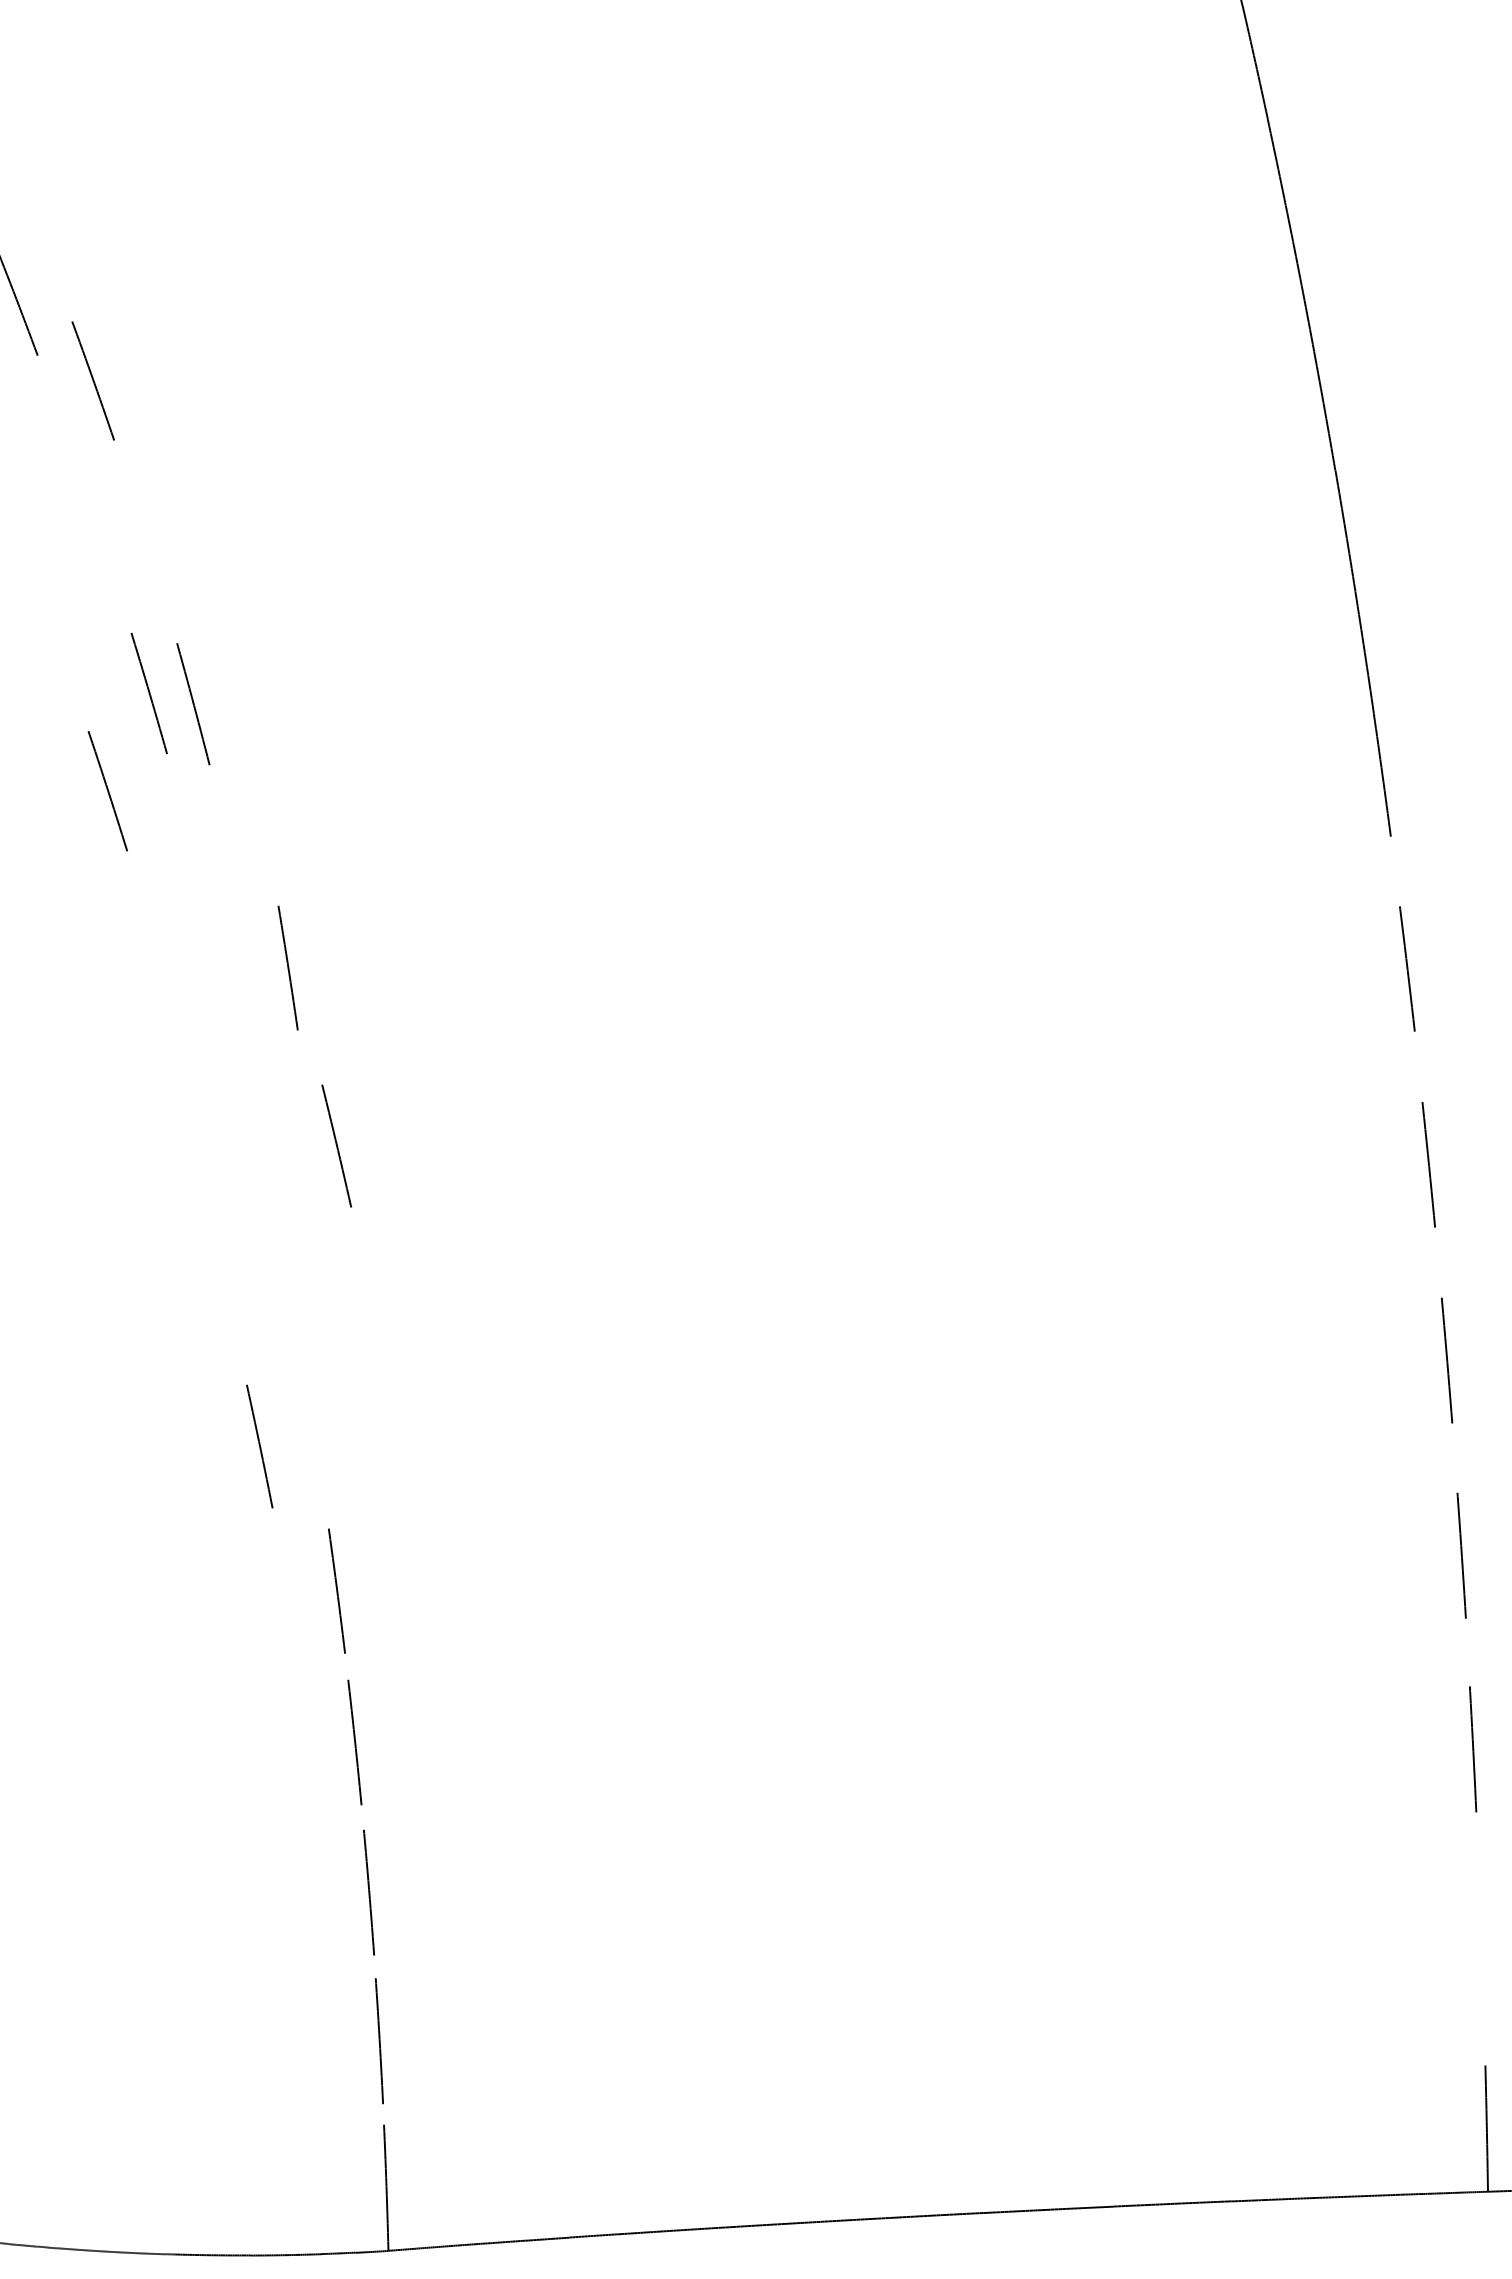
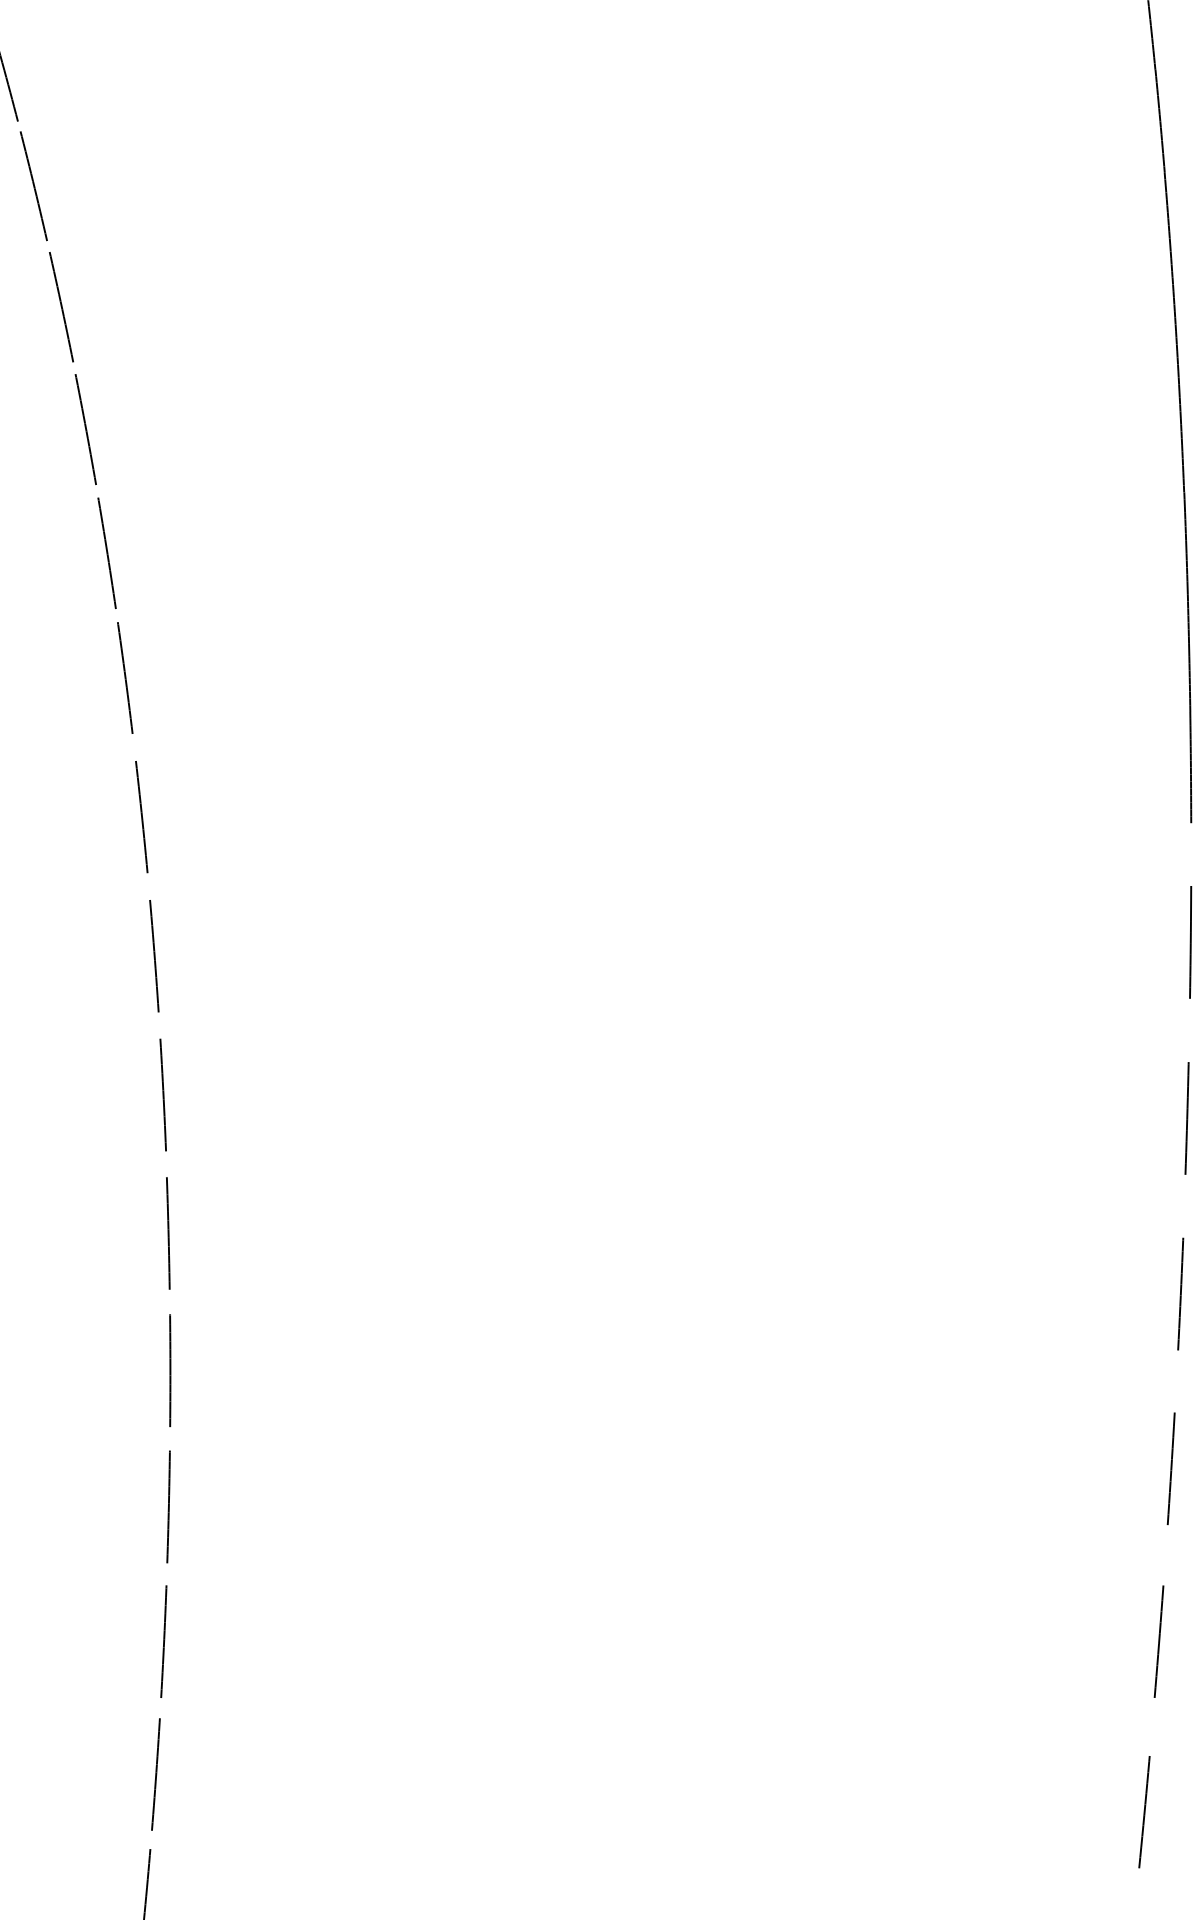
line: (92, 380) -> (60, 306), moved
line: (193, 704) -> (125, 678), moved
line: (107, 791) -> (85, 429), moved
line: (287, 967) -> (167, 1232), moved
line: (336, 1145) -> (141, 816), moved
line: (289, 1286) -> (163, 1095), added
line: (259, 1446) -> (154, 956), moved
line: (1481, 1940) -> (1144, 1812), added

